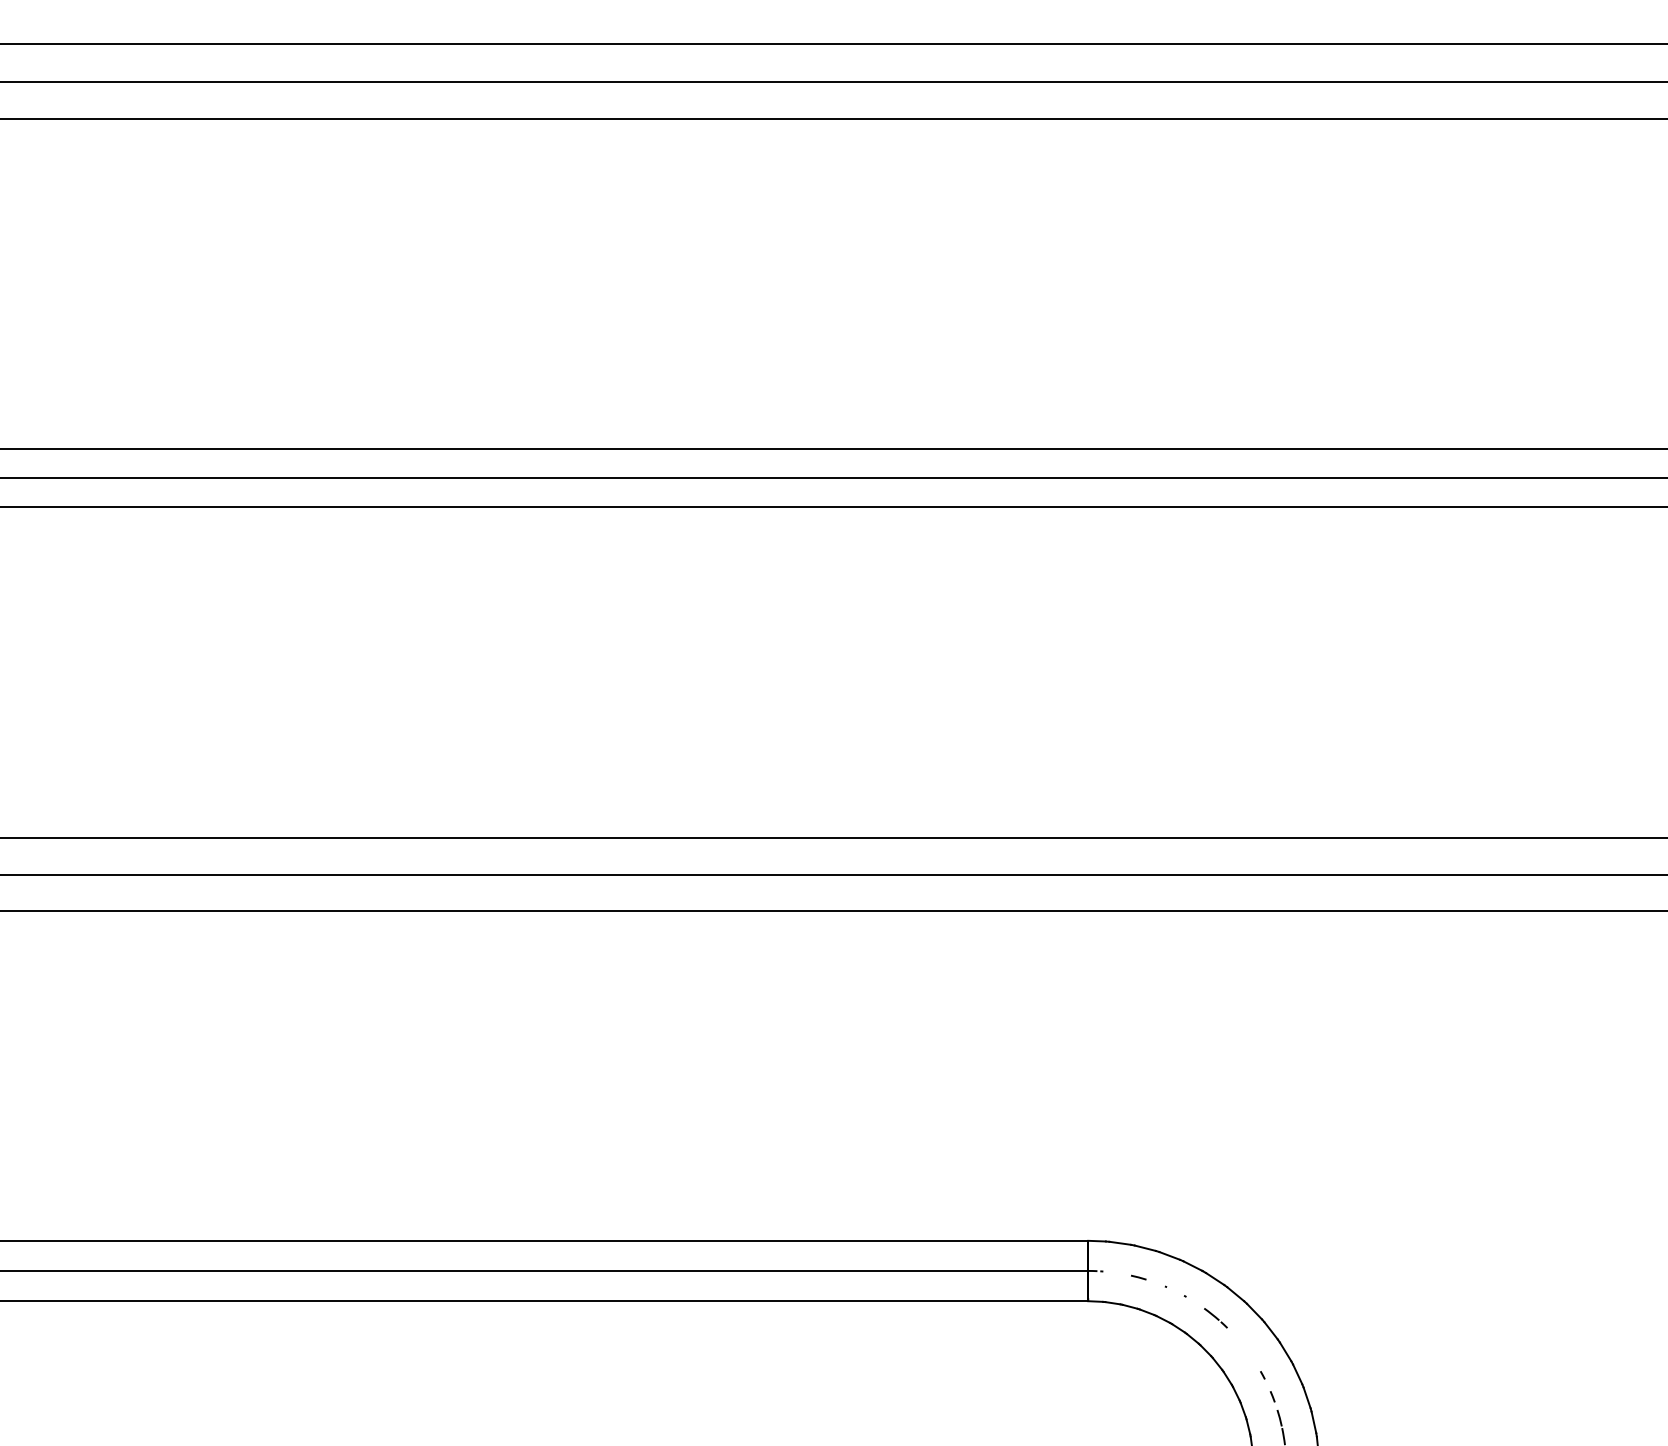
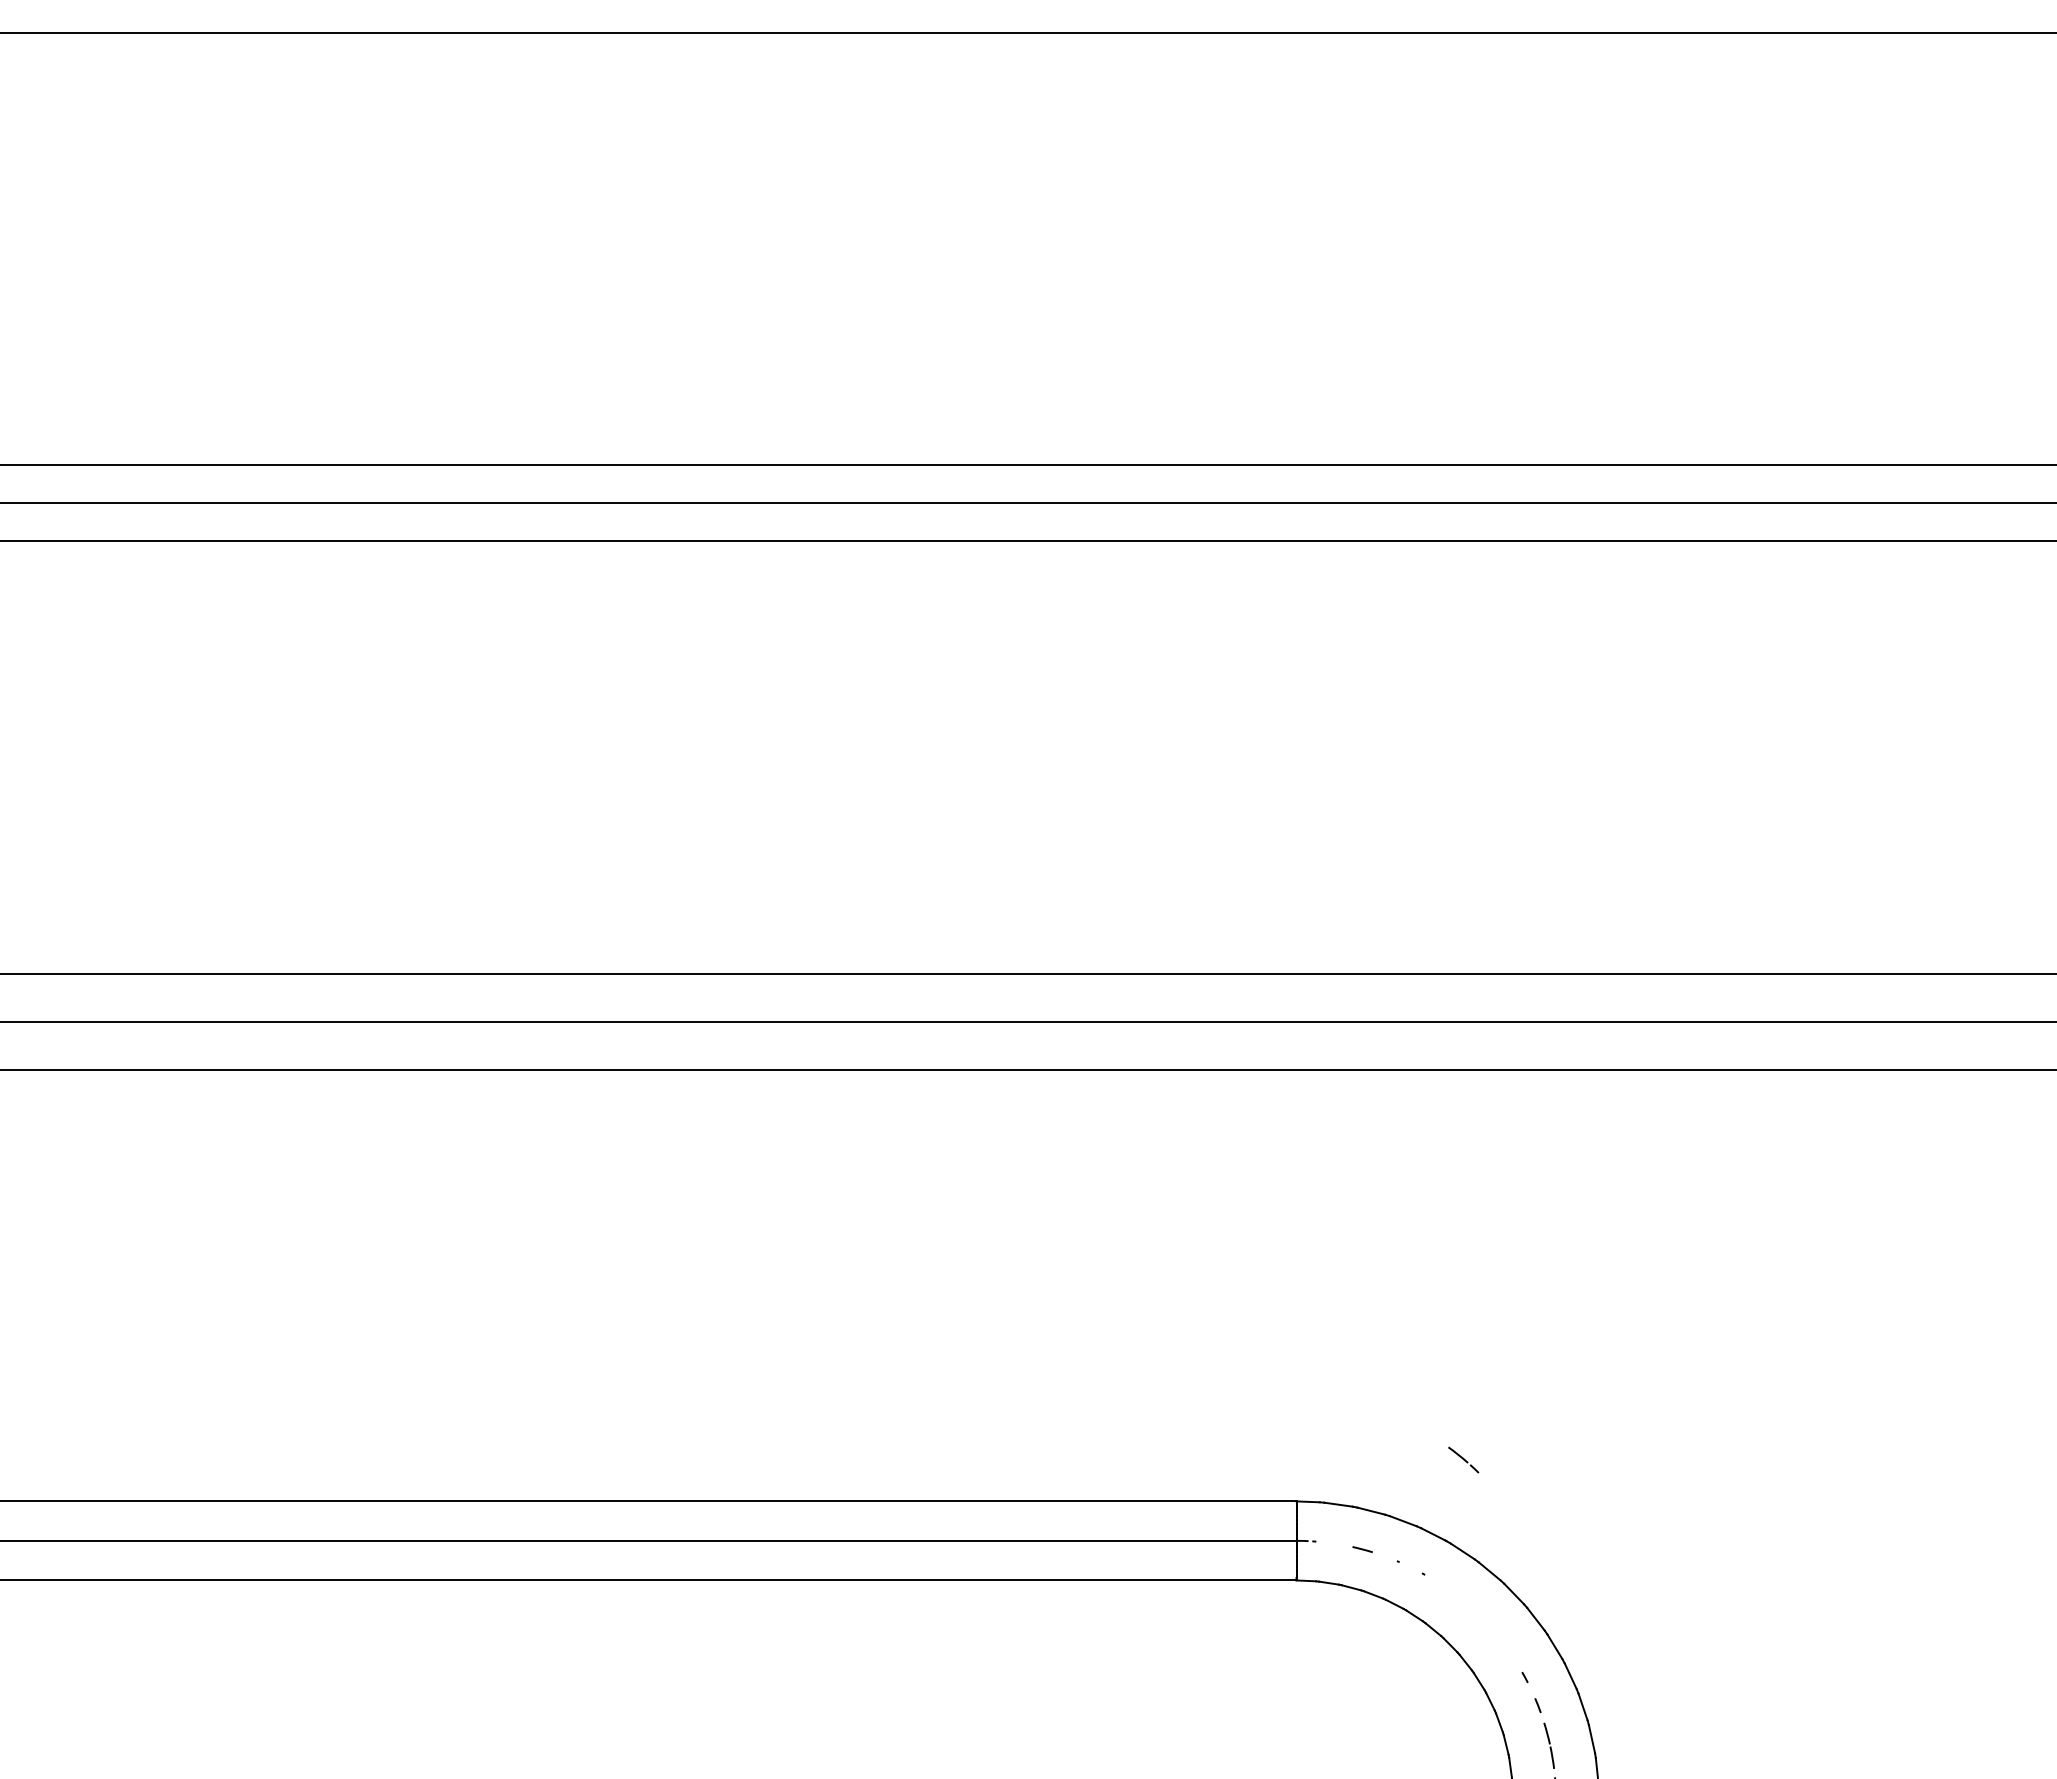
line: (1215, 1318) -> (1463, 1460), moved

